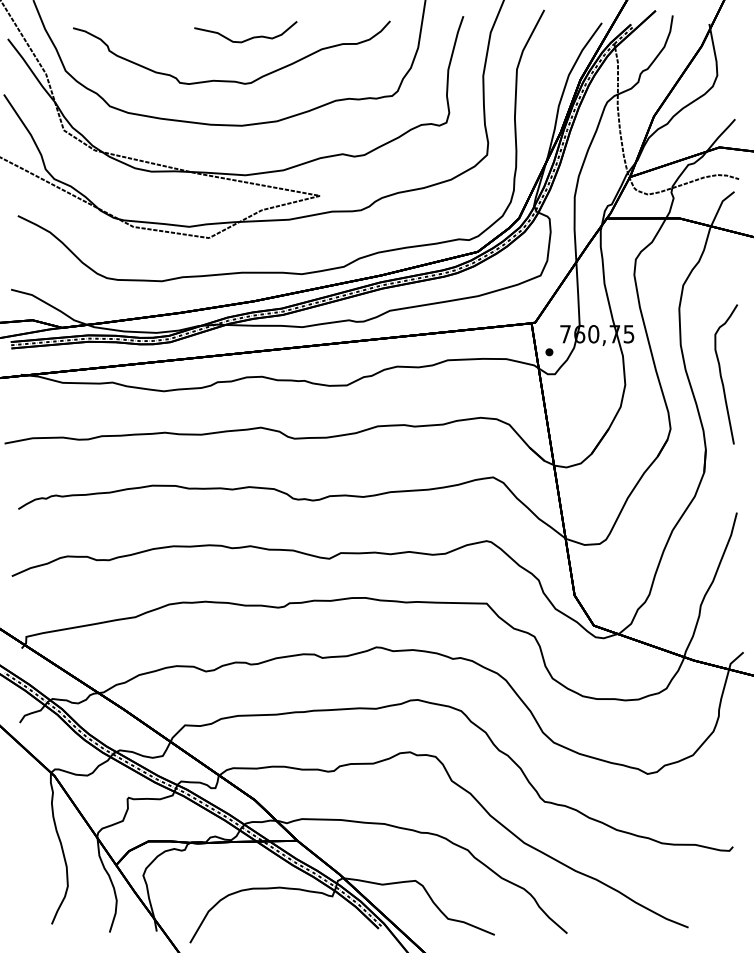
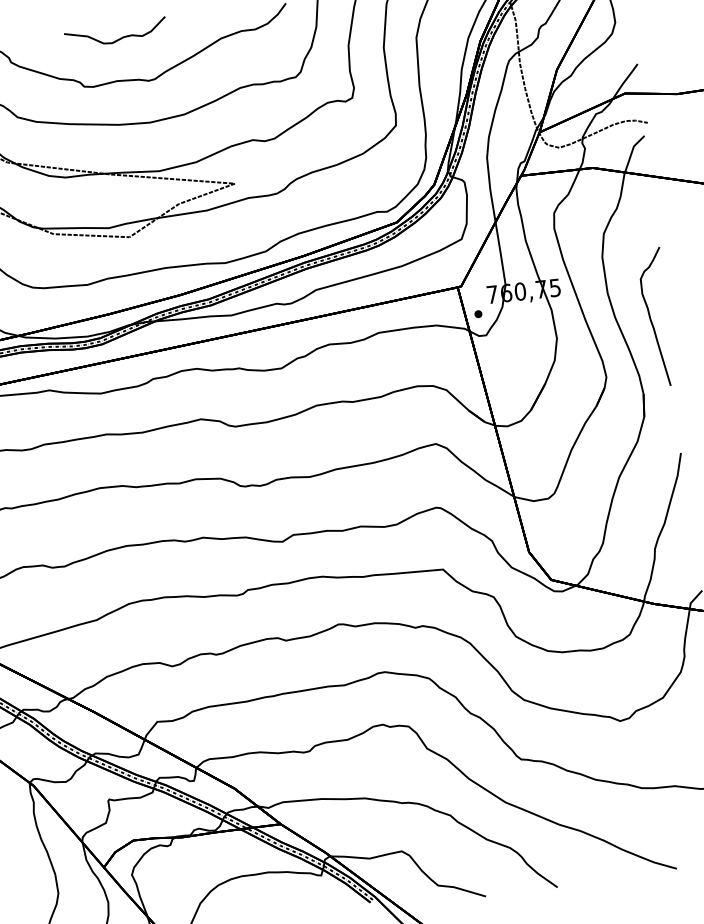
curve: (248, 38) -> (118, 38), moved

